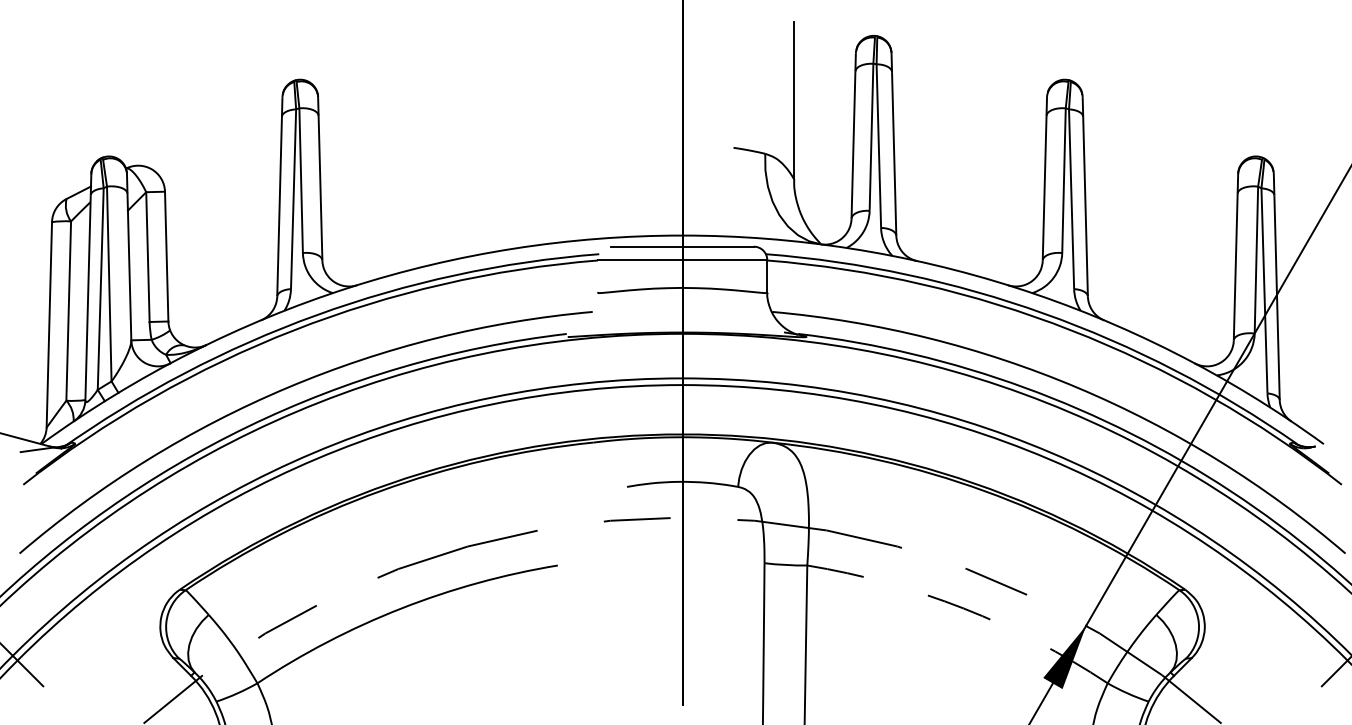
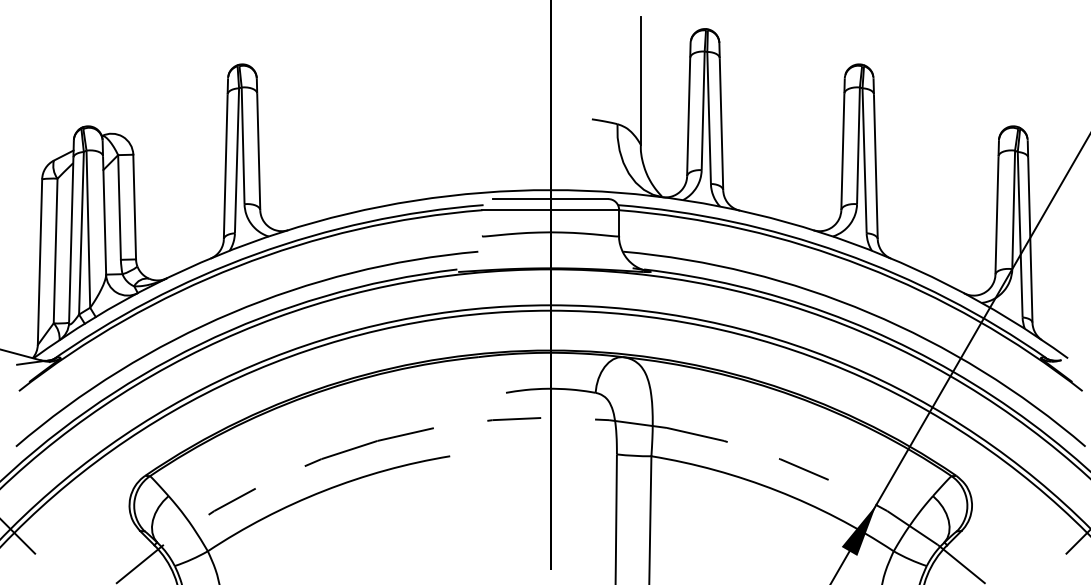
arc: (963, 607) -> (777, 490), dashed -> solid

